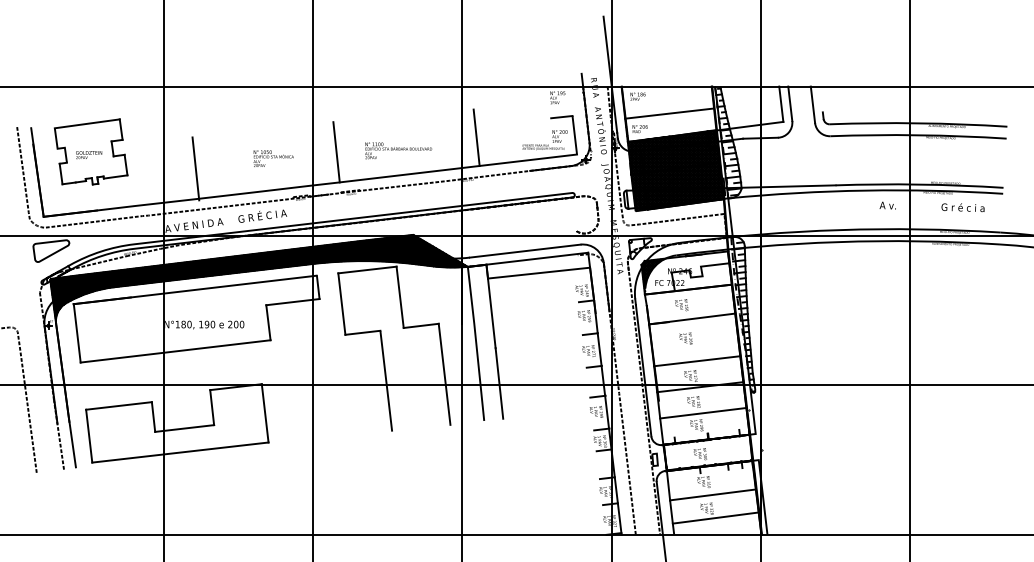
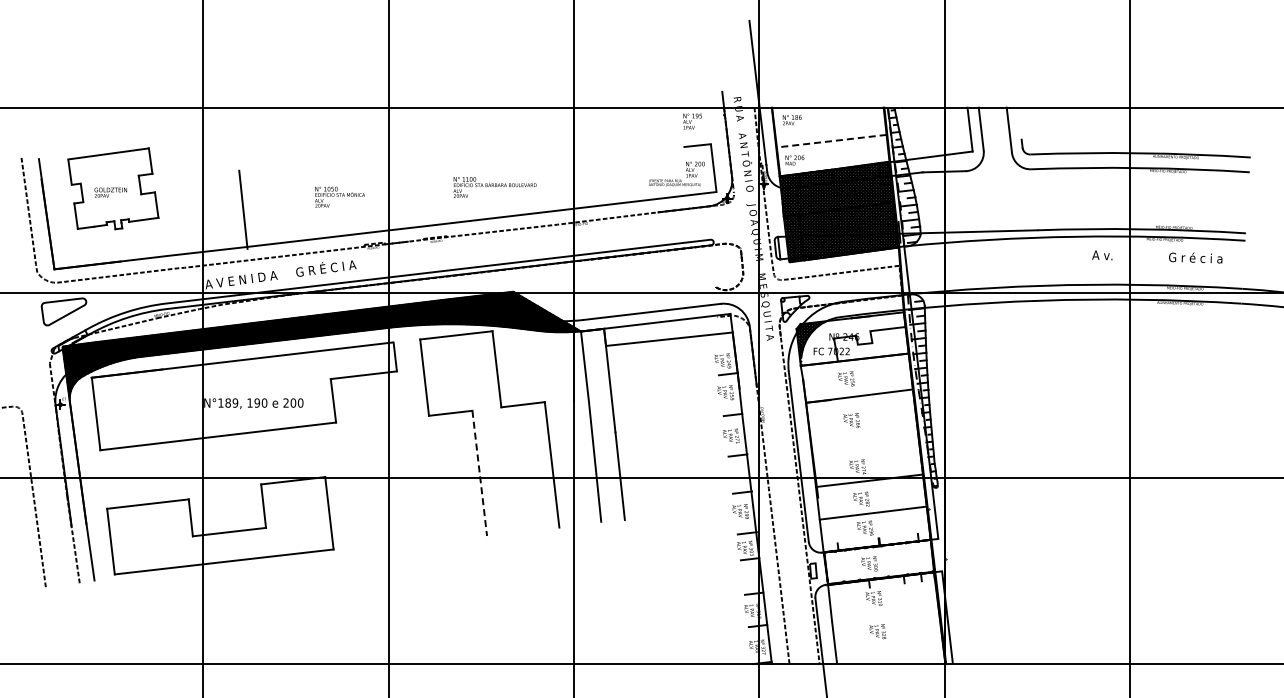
line: (669, 113) -> (831, 141), solid -> dashed
line: (476, 138) -> (591, 171), removed
line: (336, 151) -> (418, 188), removed
text: (188, 324) -> (234, 402), N°180, -> N°189,
line: (697, 361) -> (865, 448), removed
line: (386, 381) -> (479, 473), solid -> dashed
line: (713, 494) -> (885, 614), removed
line: (715, 518) -> (888, 643), removed

